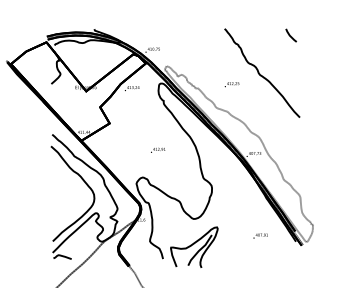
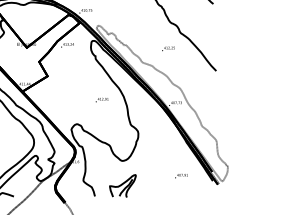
text: (231, 84) -> (168, 48), moved
text: (158, 149) -> (102, 99), moved
part: (194, 247) -> (122, 186), size x0.62

